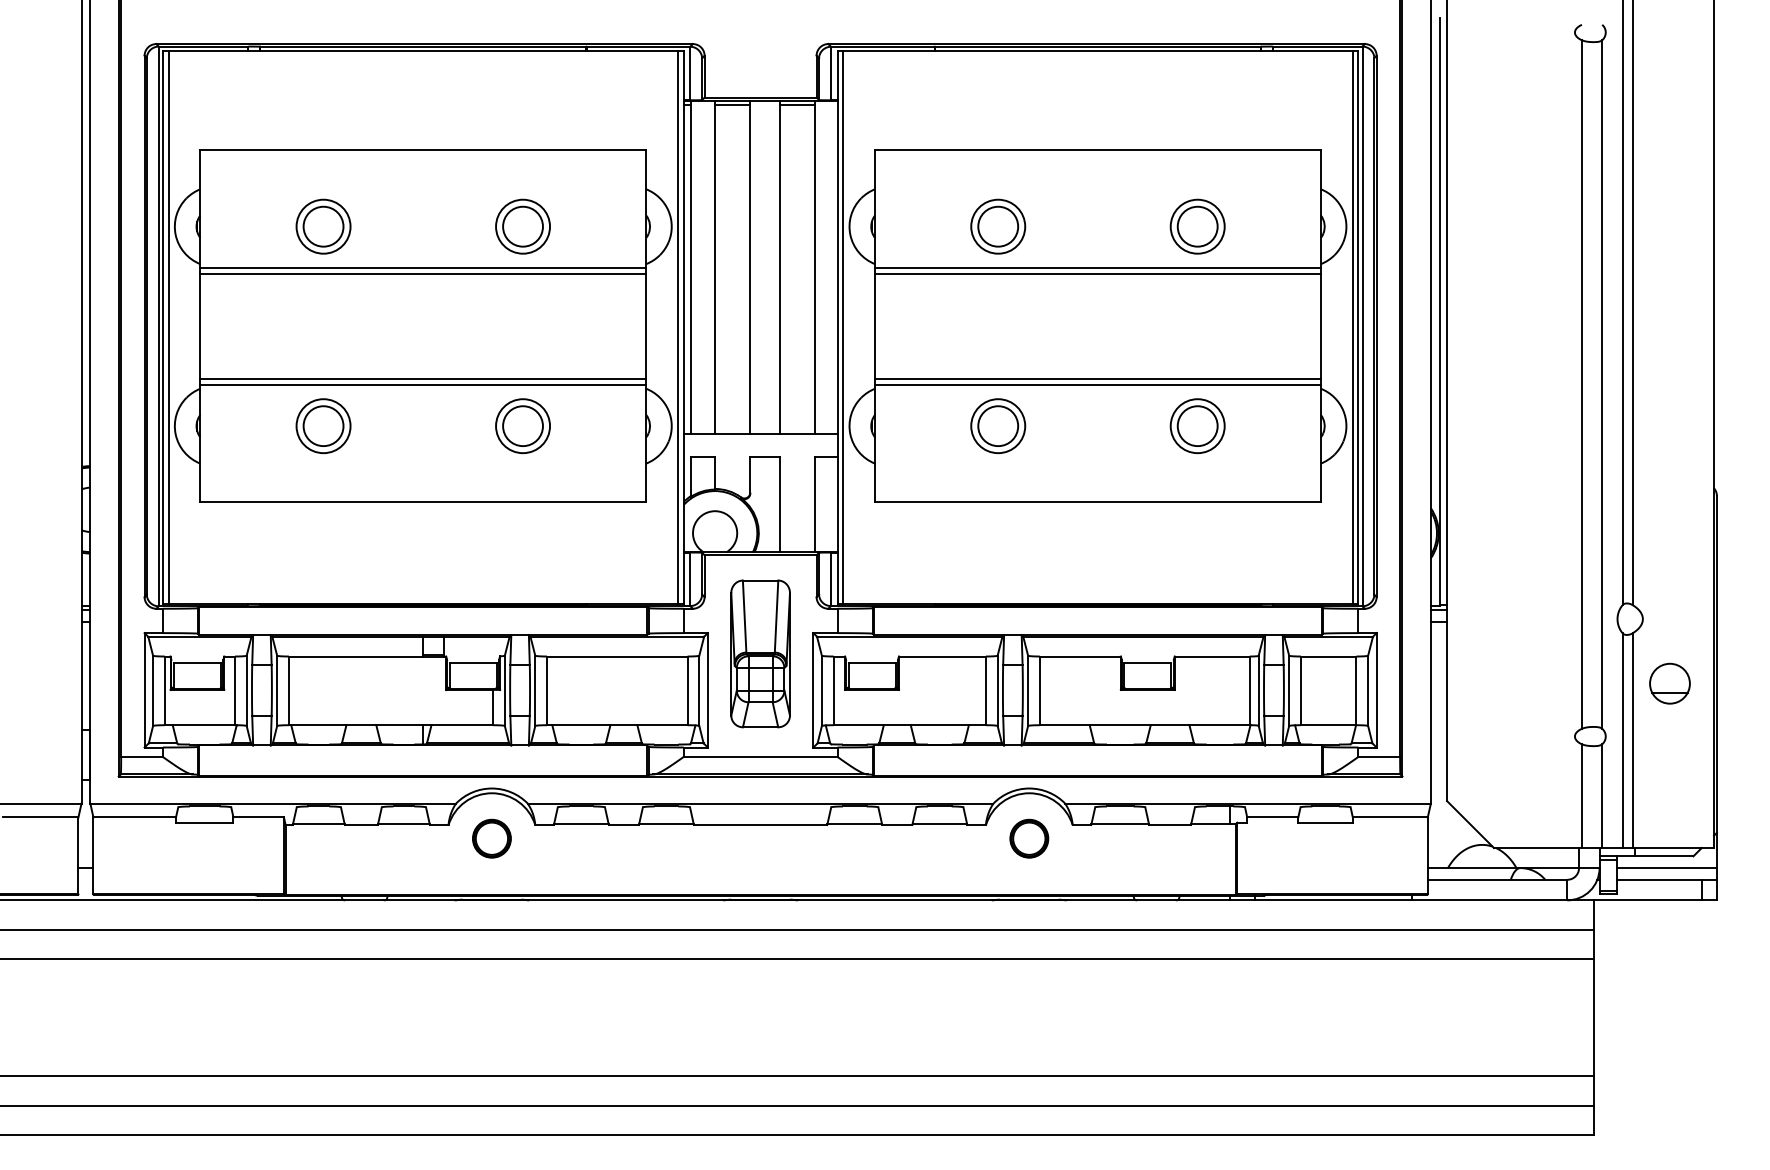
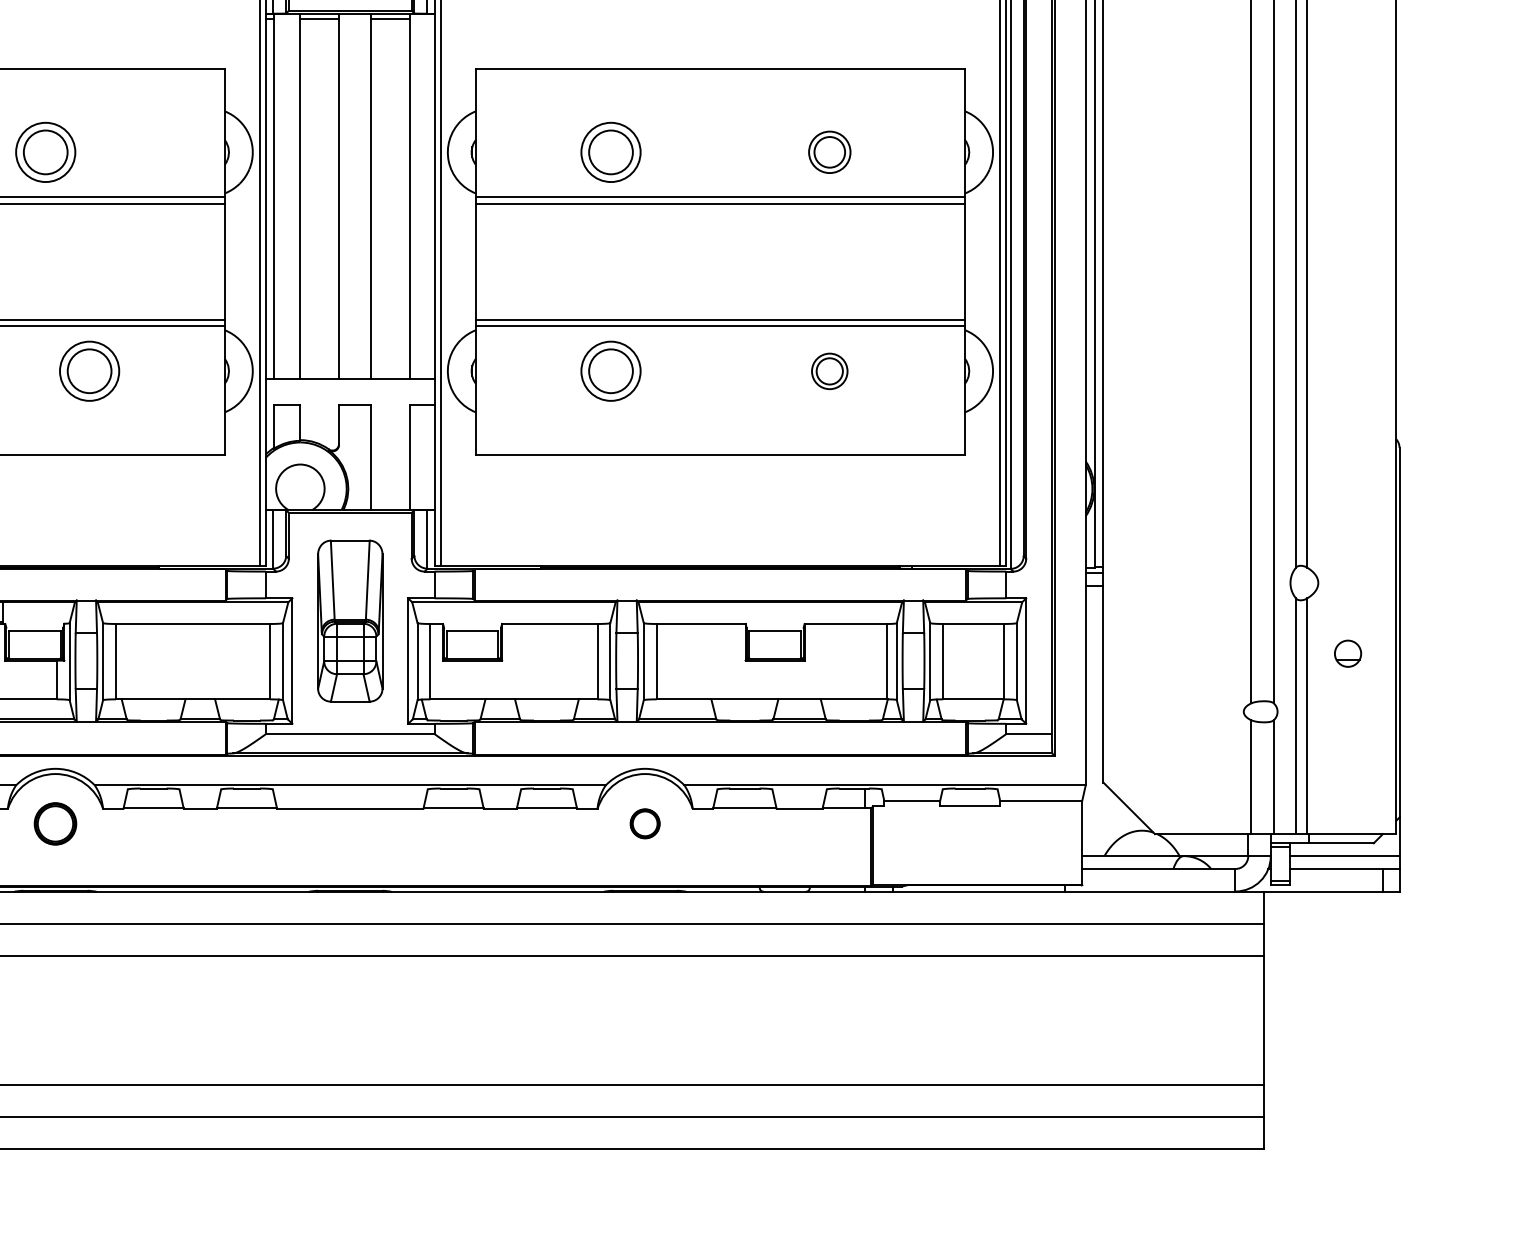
part: (522, 226) -> (45, 152), moved
part: (1197, 226) -> (829, 152), size x0.7
part: (1197, 426) -> (829, 371), size x0.6
part: (1669, 683) -> (1347, 653), size x0.6
part: (1029, 838) -> (645, 823), size x0.7

